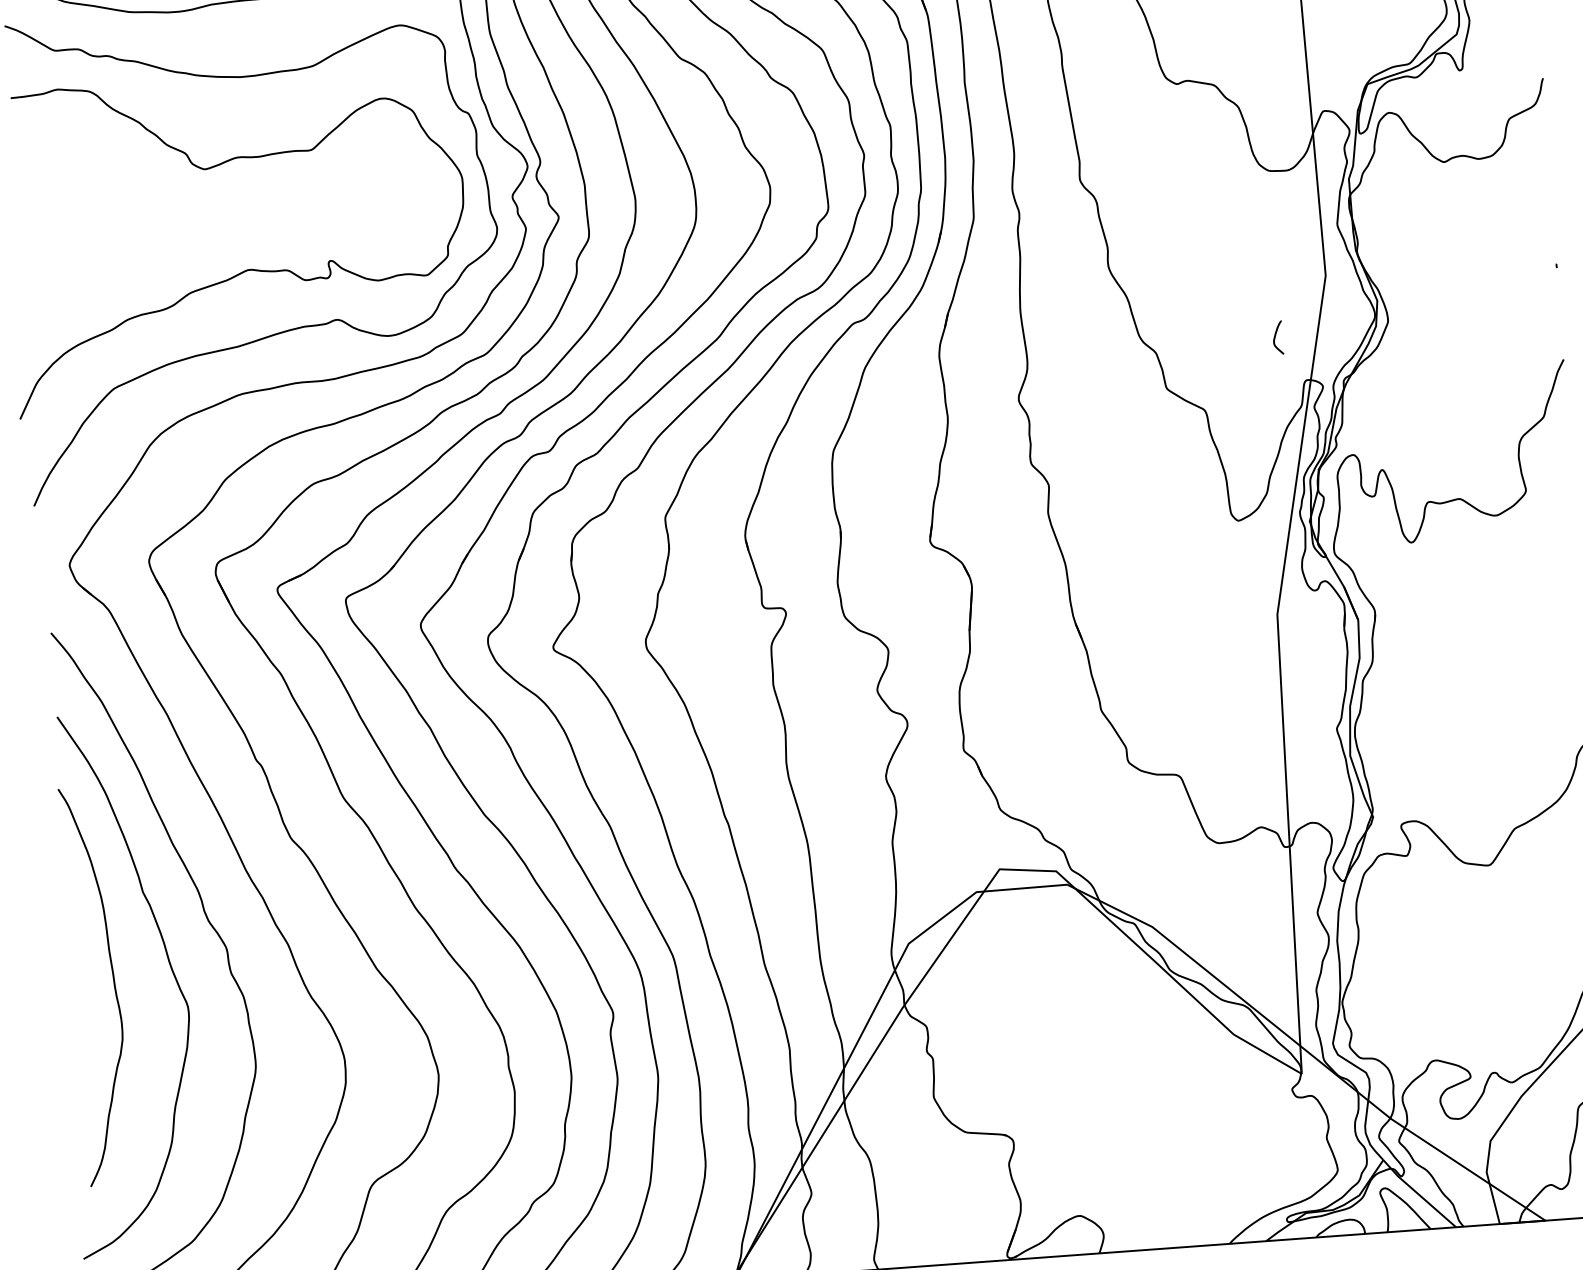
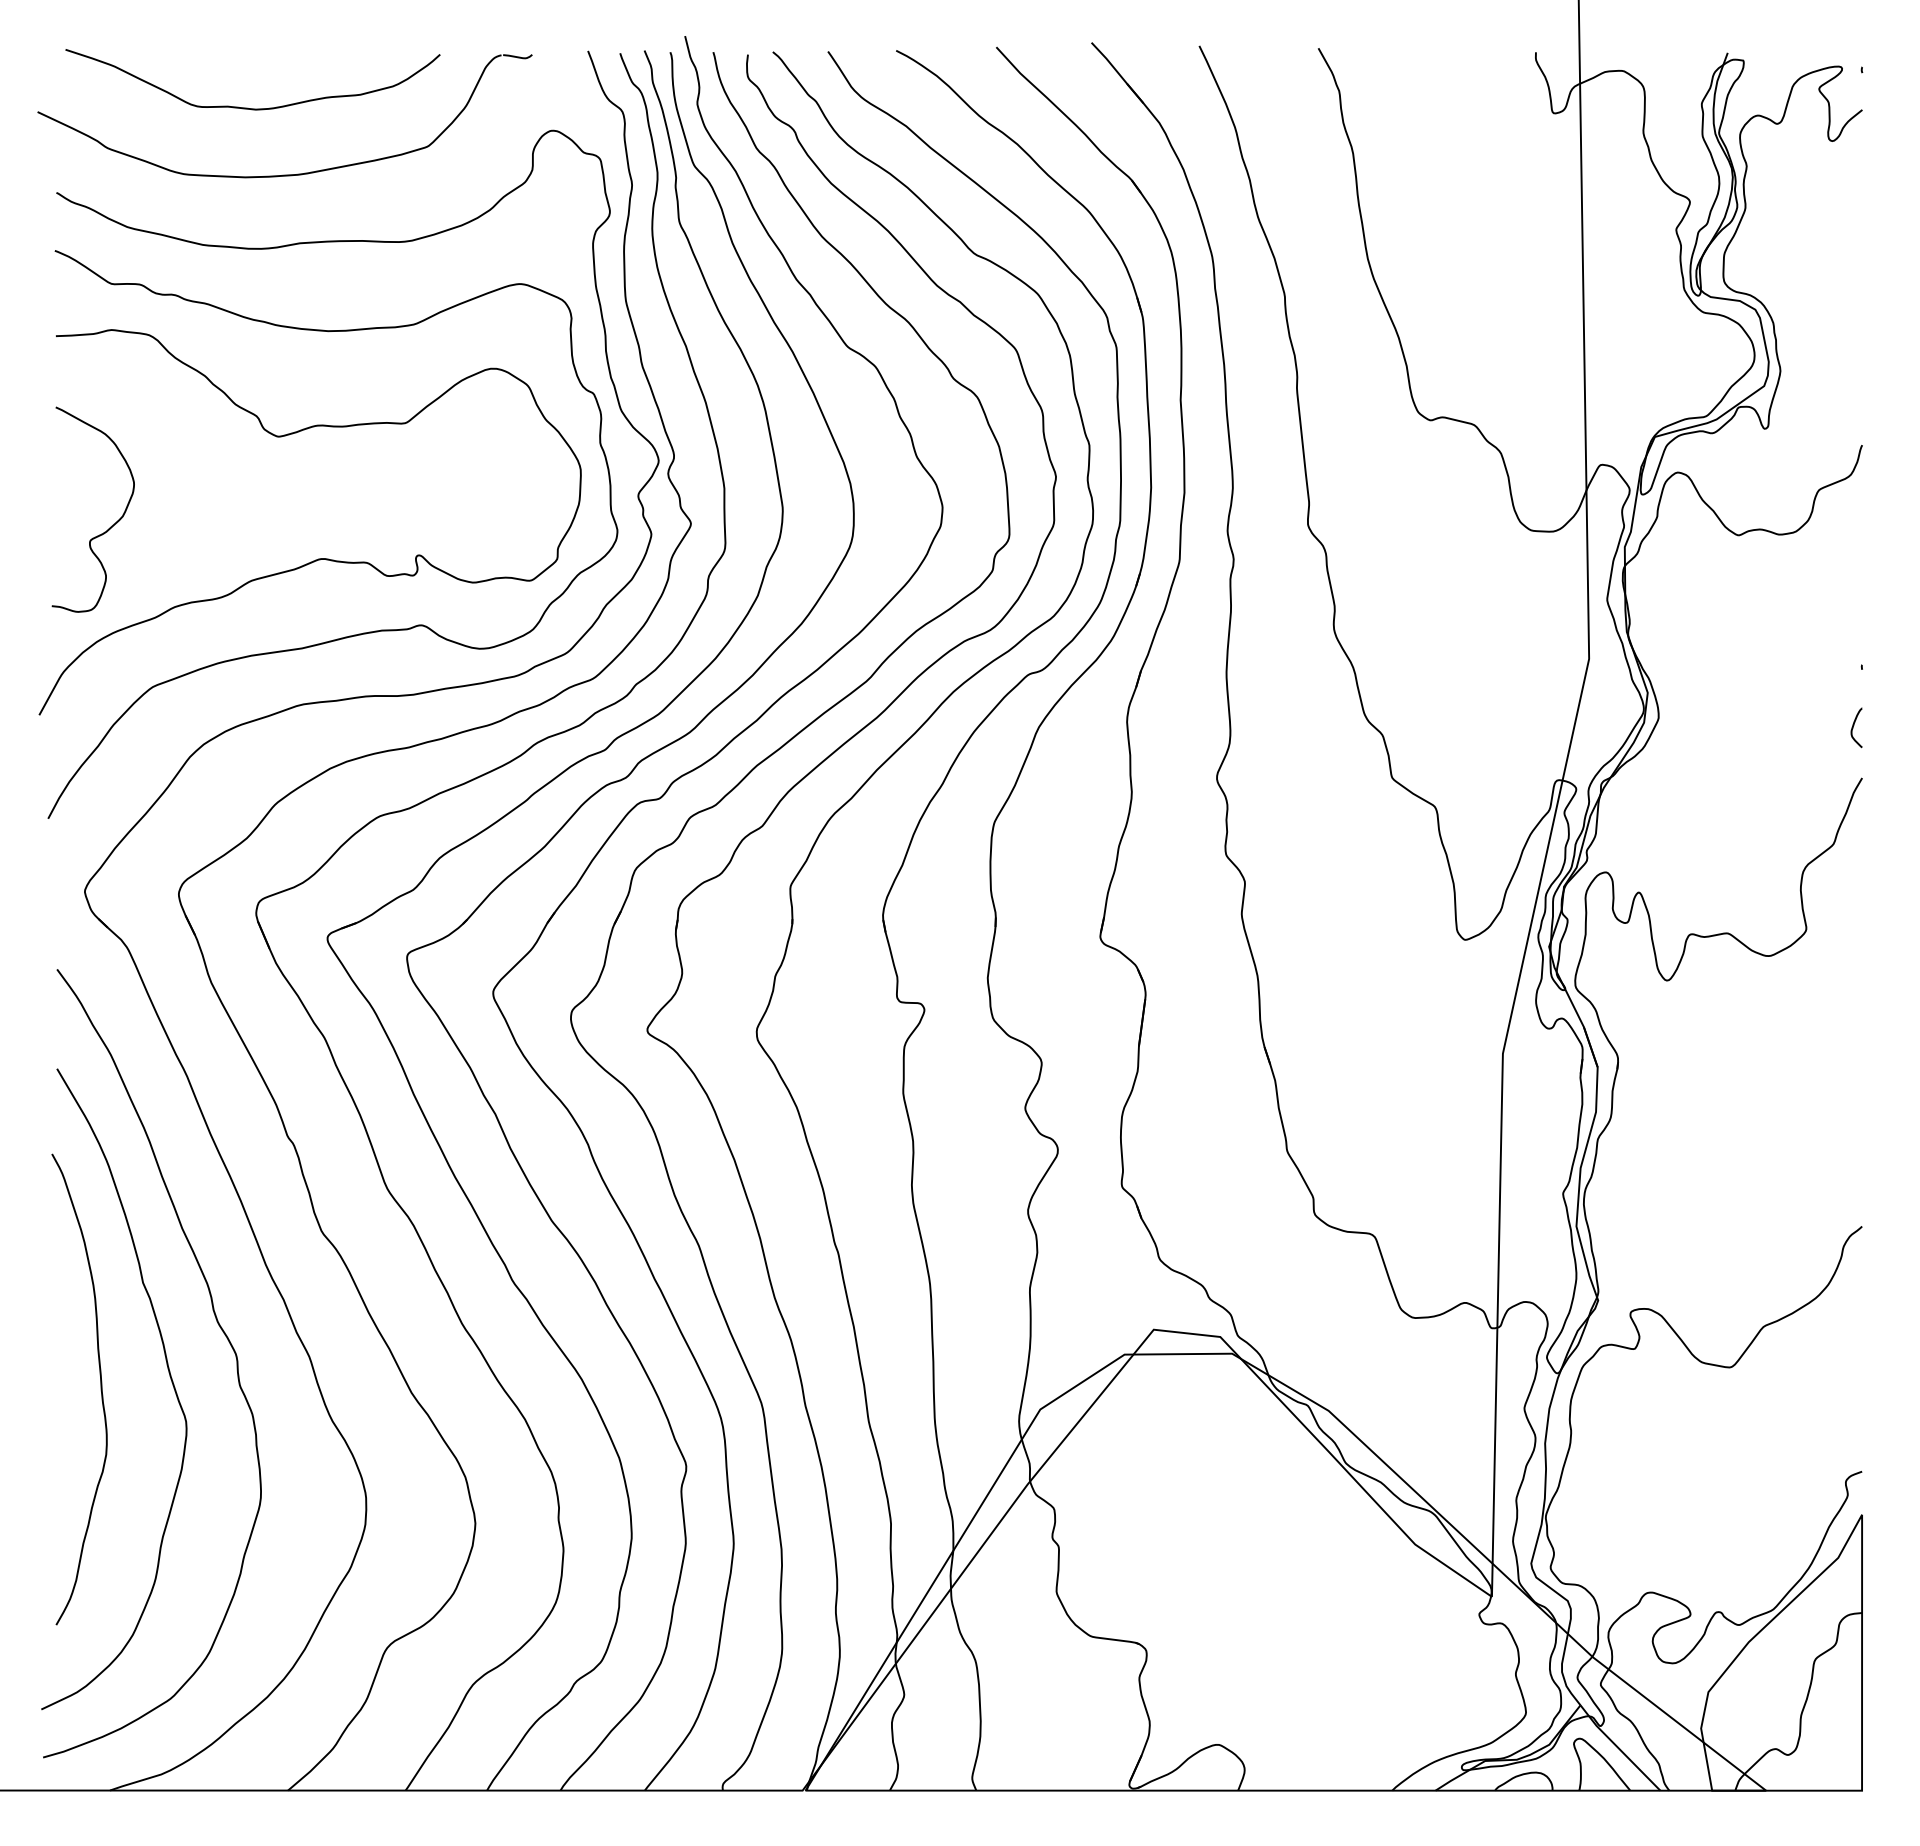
curve: (68, 255) -> (110, 526), added
curve: (1276, 335) -> (1854, 725), moved

